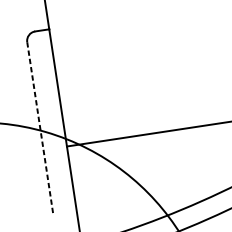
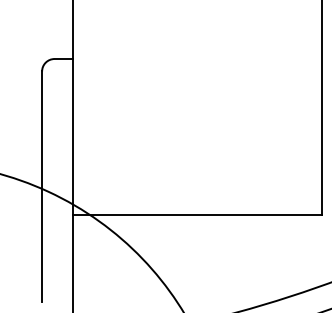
line: (40, 129) -> (42, 187), dashed -> solid

